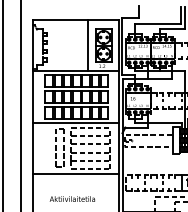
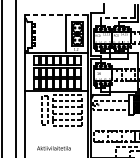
line: (75, 19) -> (56, 14), solid -> dashed
line: (158, 24) -> (118, 18), solid -> dashed
line: (75, 174) -> (56, 130), removed

